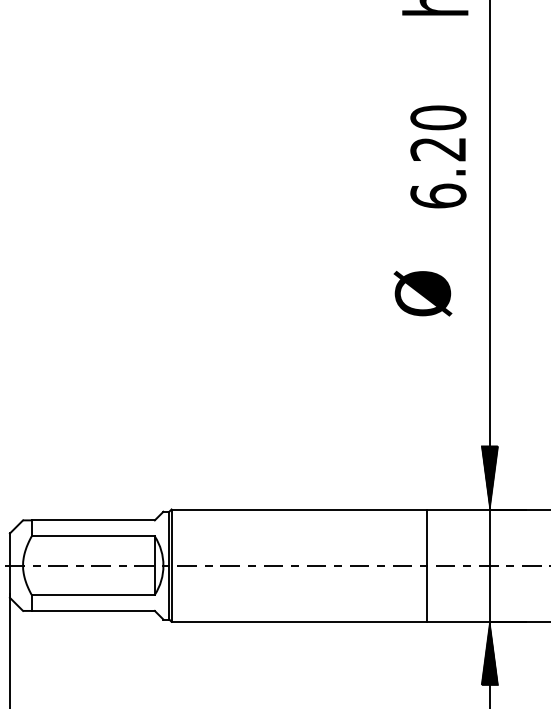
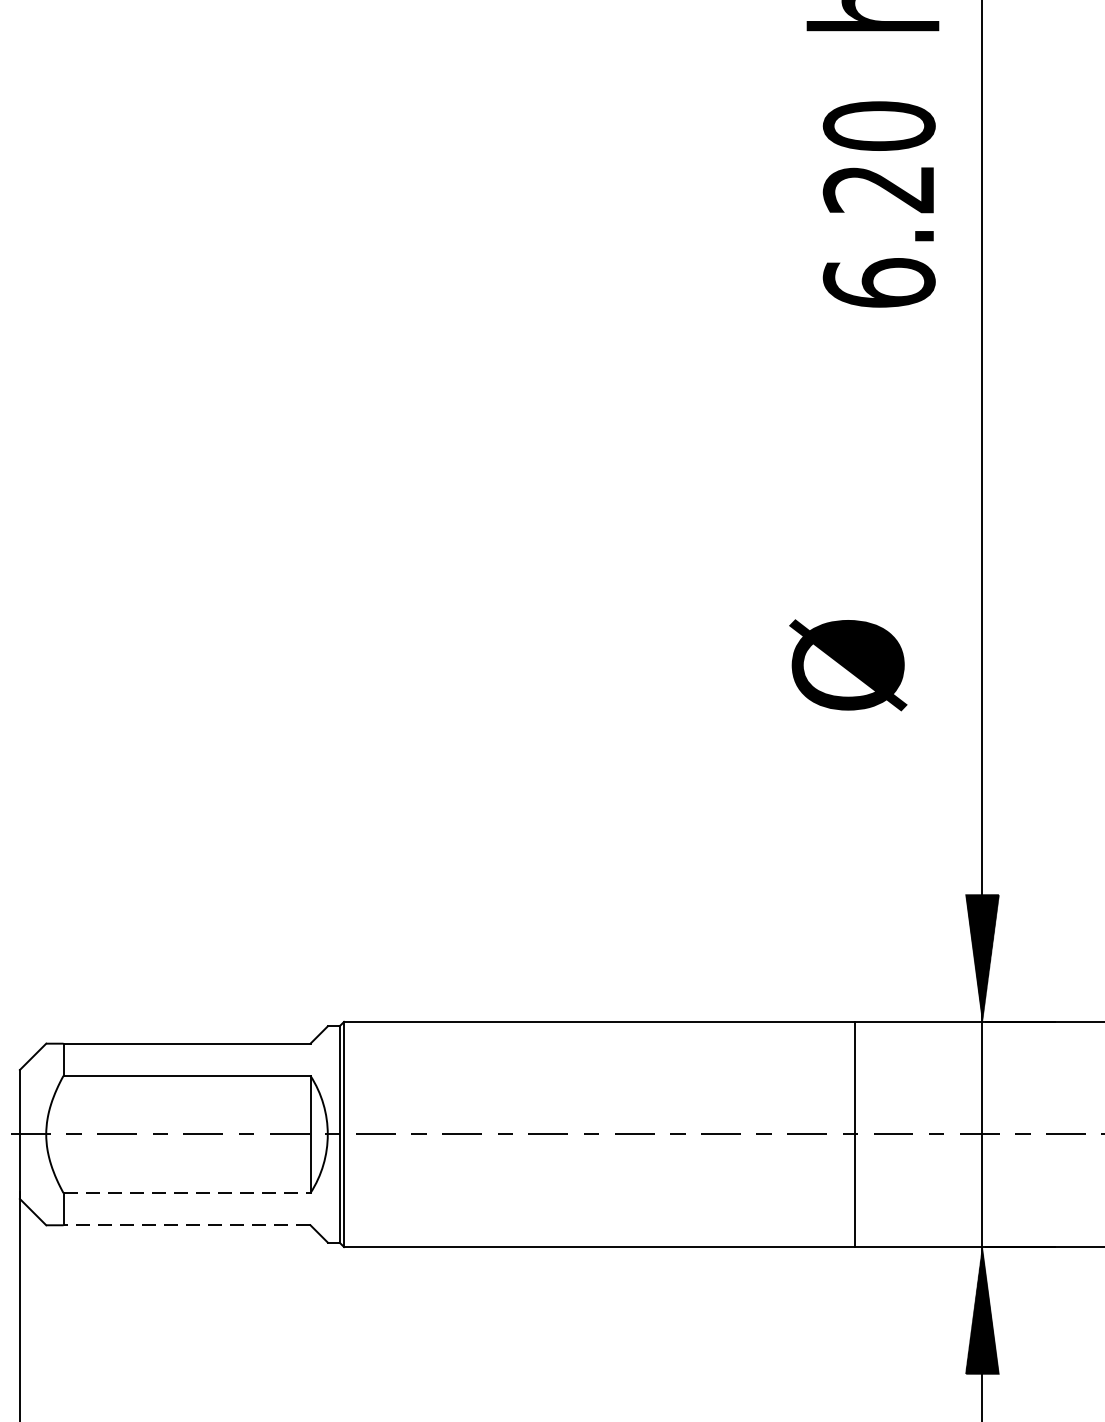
text: (438, 156) -> (879, 203), moved
text: (422, 293) -> (847, 664), moved
line: (93, 594) -> (187, 1192), solid -> dashed
line: (93, 610) -> (187, 1224), solid -> dashed

